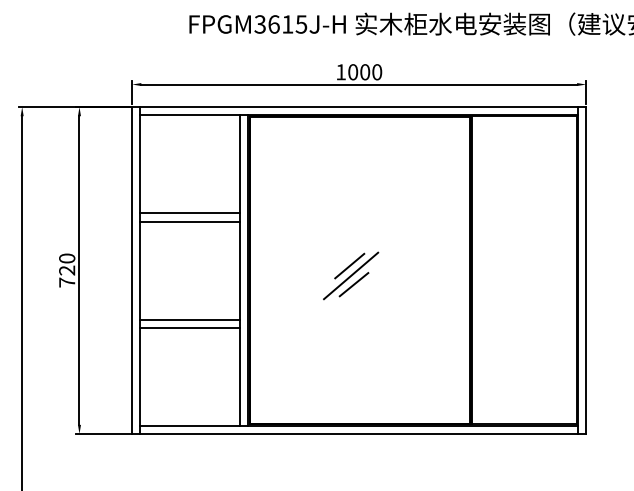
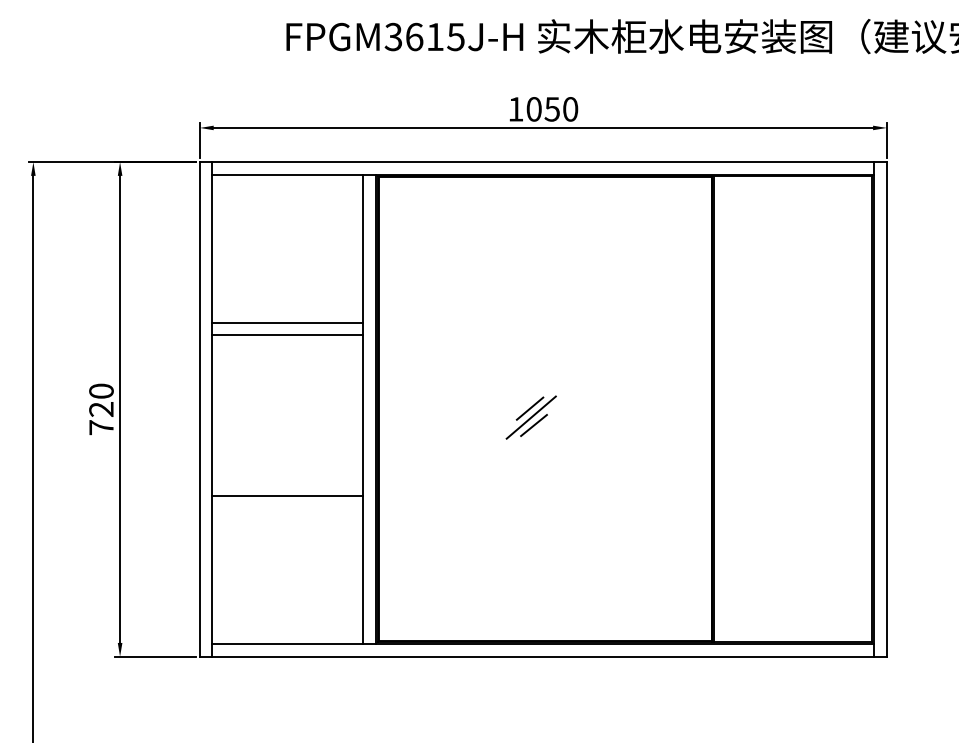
text: (365, 72) -> (552, 109), 1000 -> 1050
part: (351, 275) -> (531, 416), size x0.6
line: (190, 319) -> (288, 483), removed

